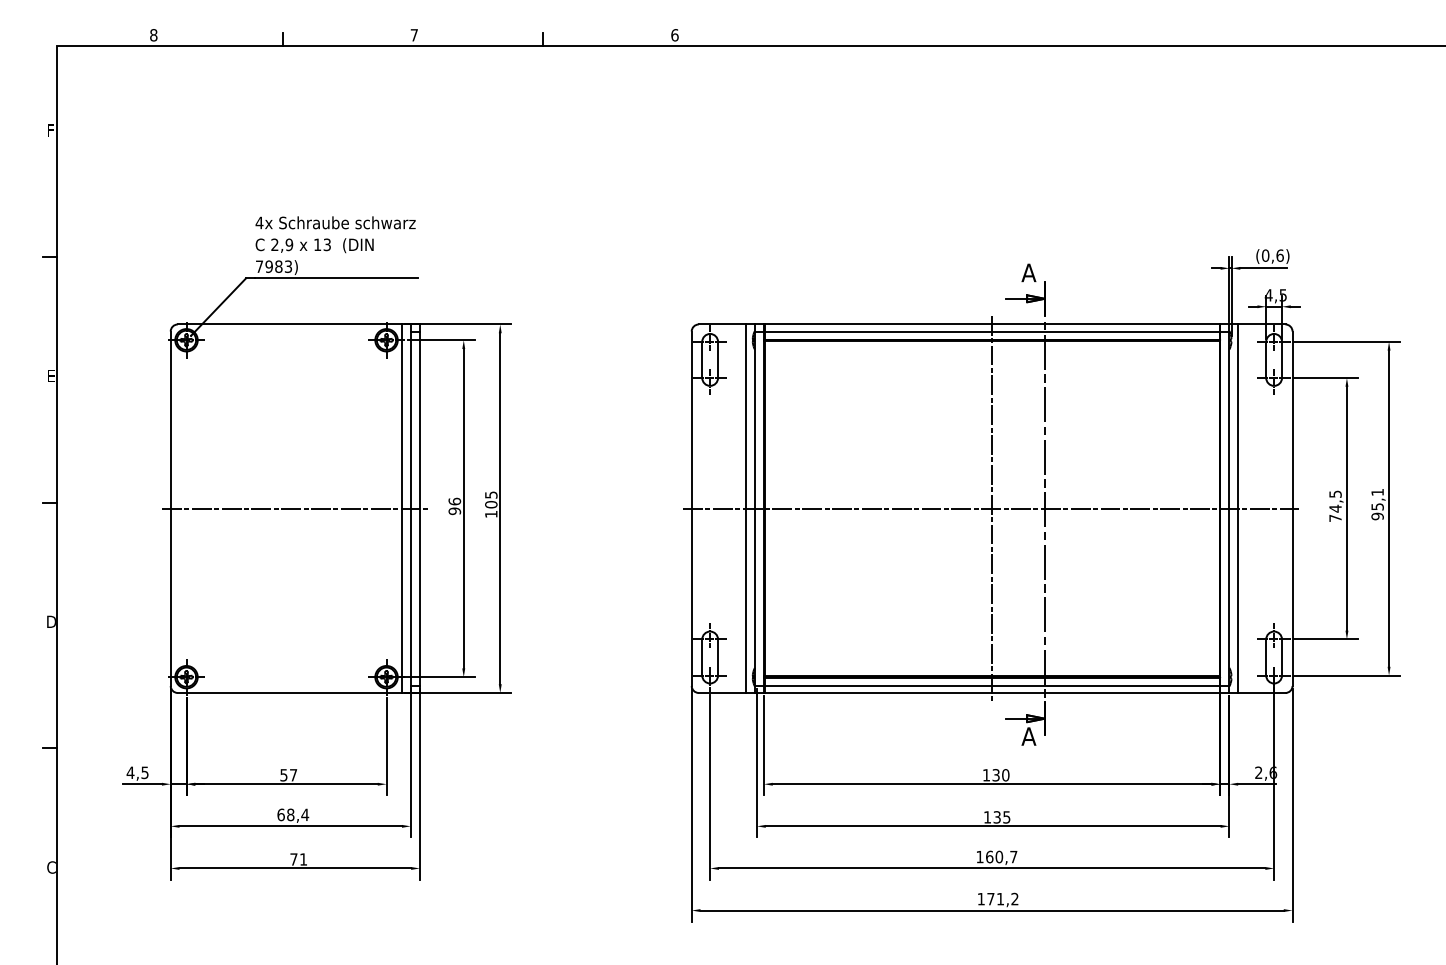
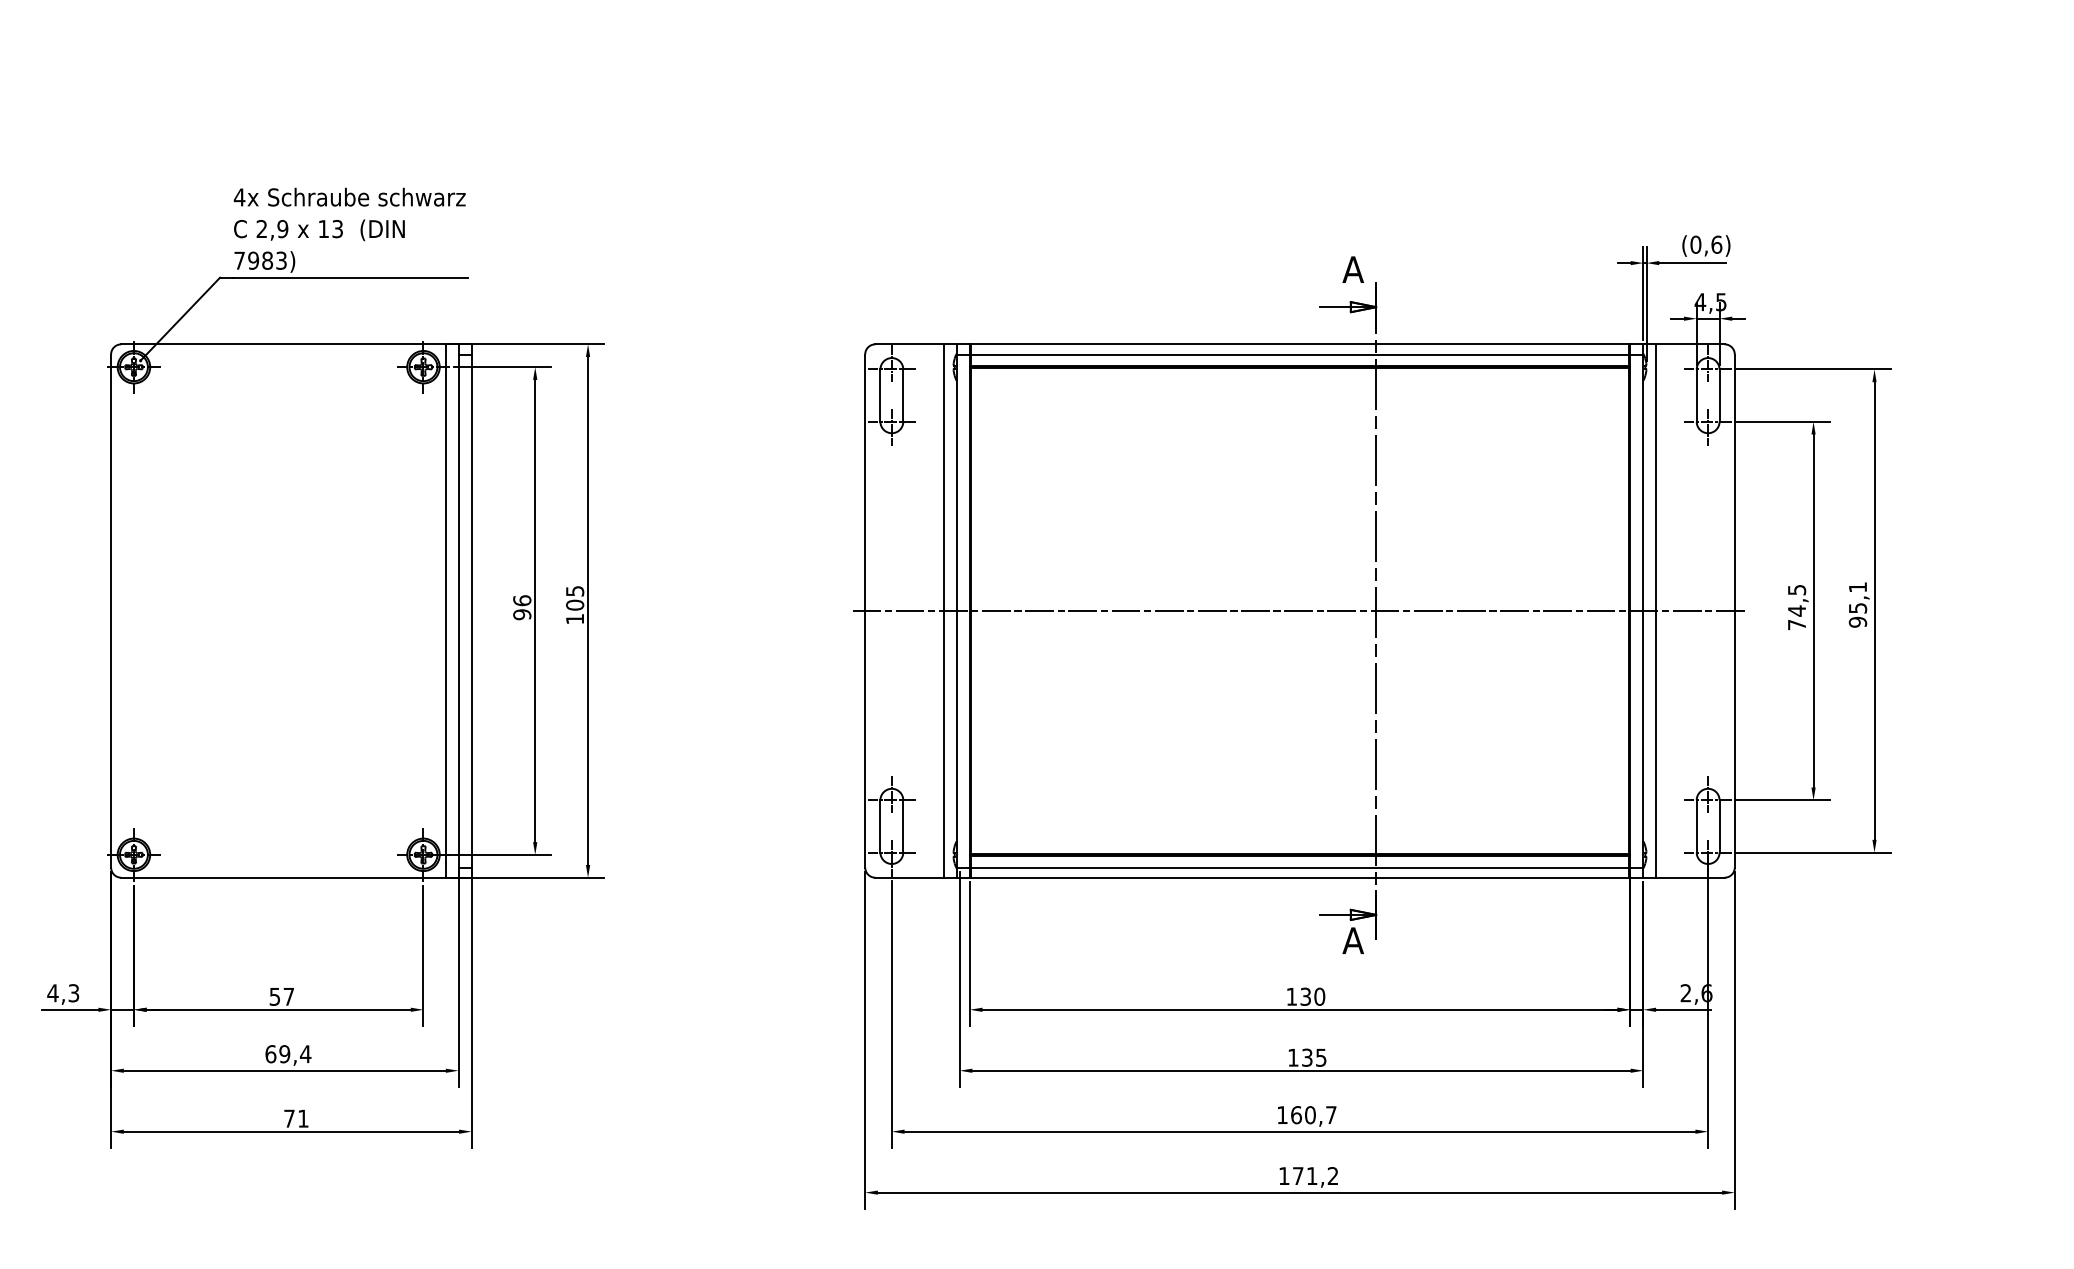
line: (294, 508) -> (290, 610), removed
line: (992, 508) -> (1300, 610), removed
text: (144, 772) -> (73, 992), 4,5 -> 4,3
text: (290, 815) -> (284, 1055), 68,4 -> 69,4

